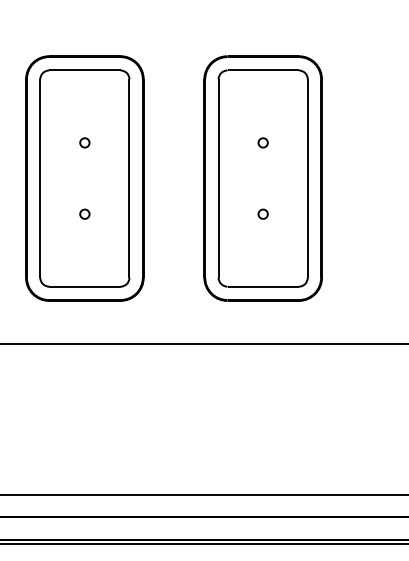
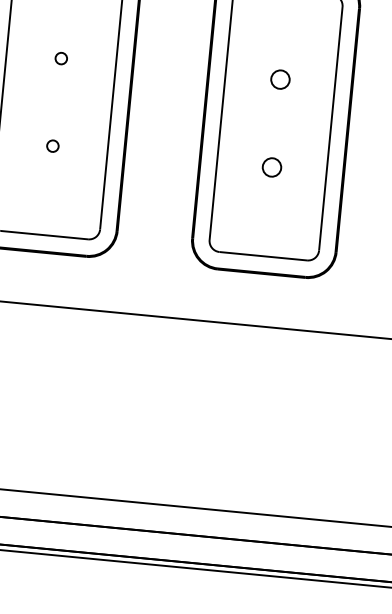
part: (262, 142) -> (279, 79), size x1.6
part: (262, 213) -> (271, 166), size x1.6

